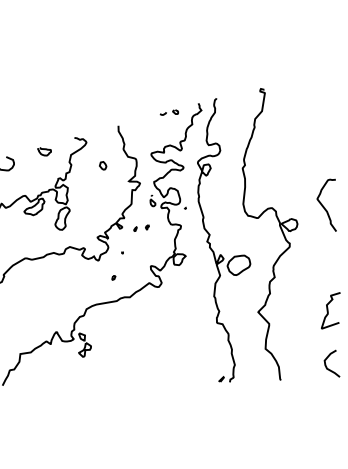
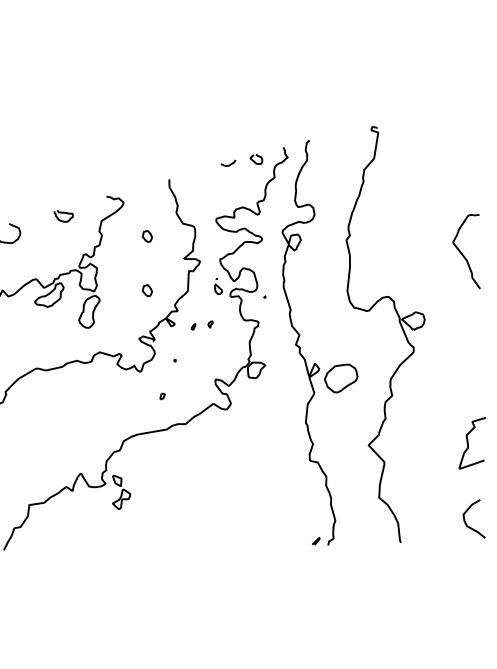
part: (168, 112) -> (240, 160), size x1.6
part: (103, 203) -> (147, 290), added
curve: (324, 206) -> (463, 253), moved

